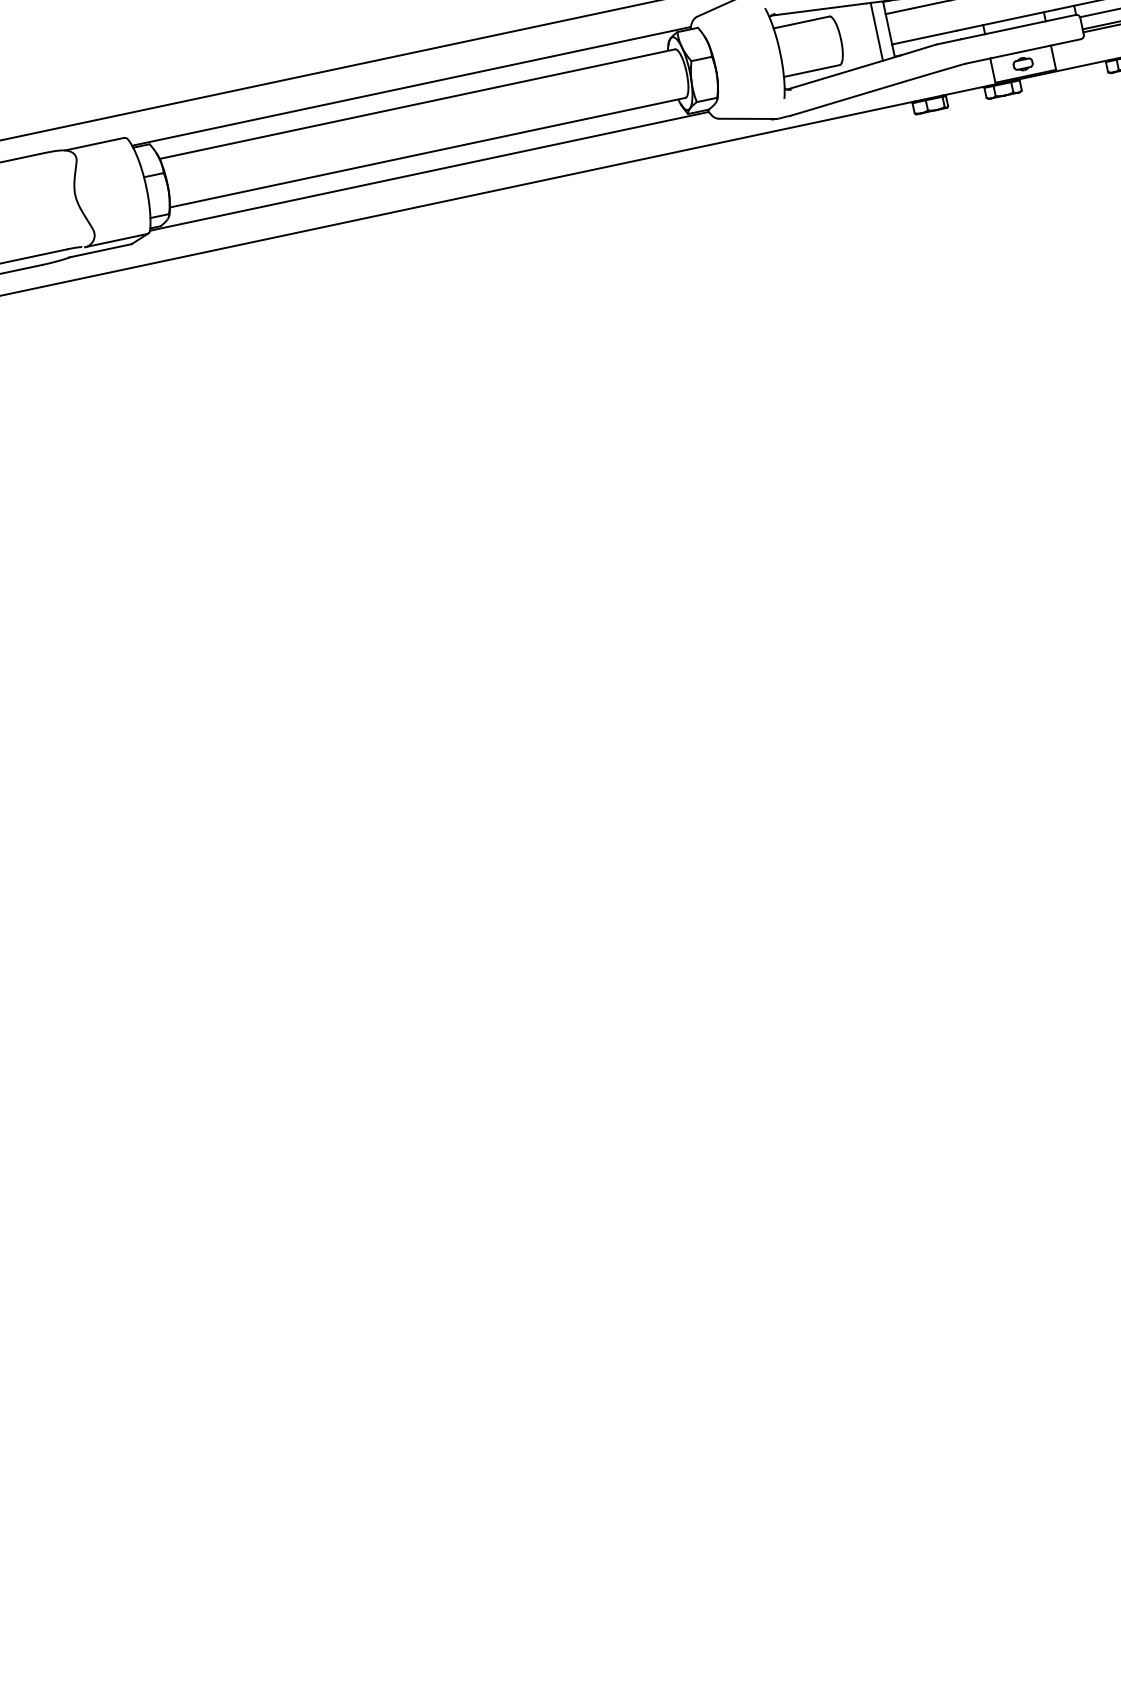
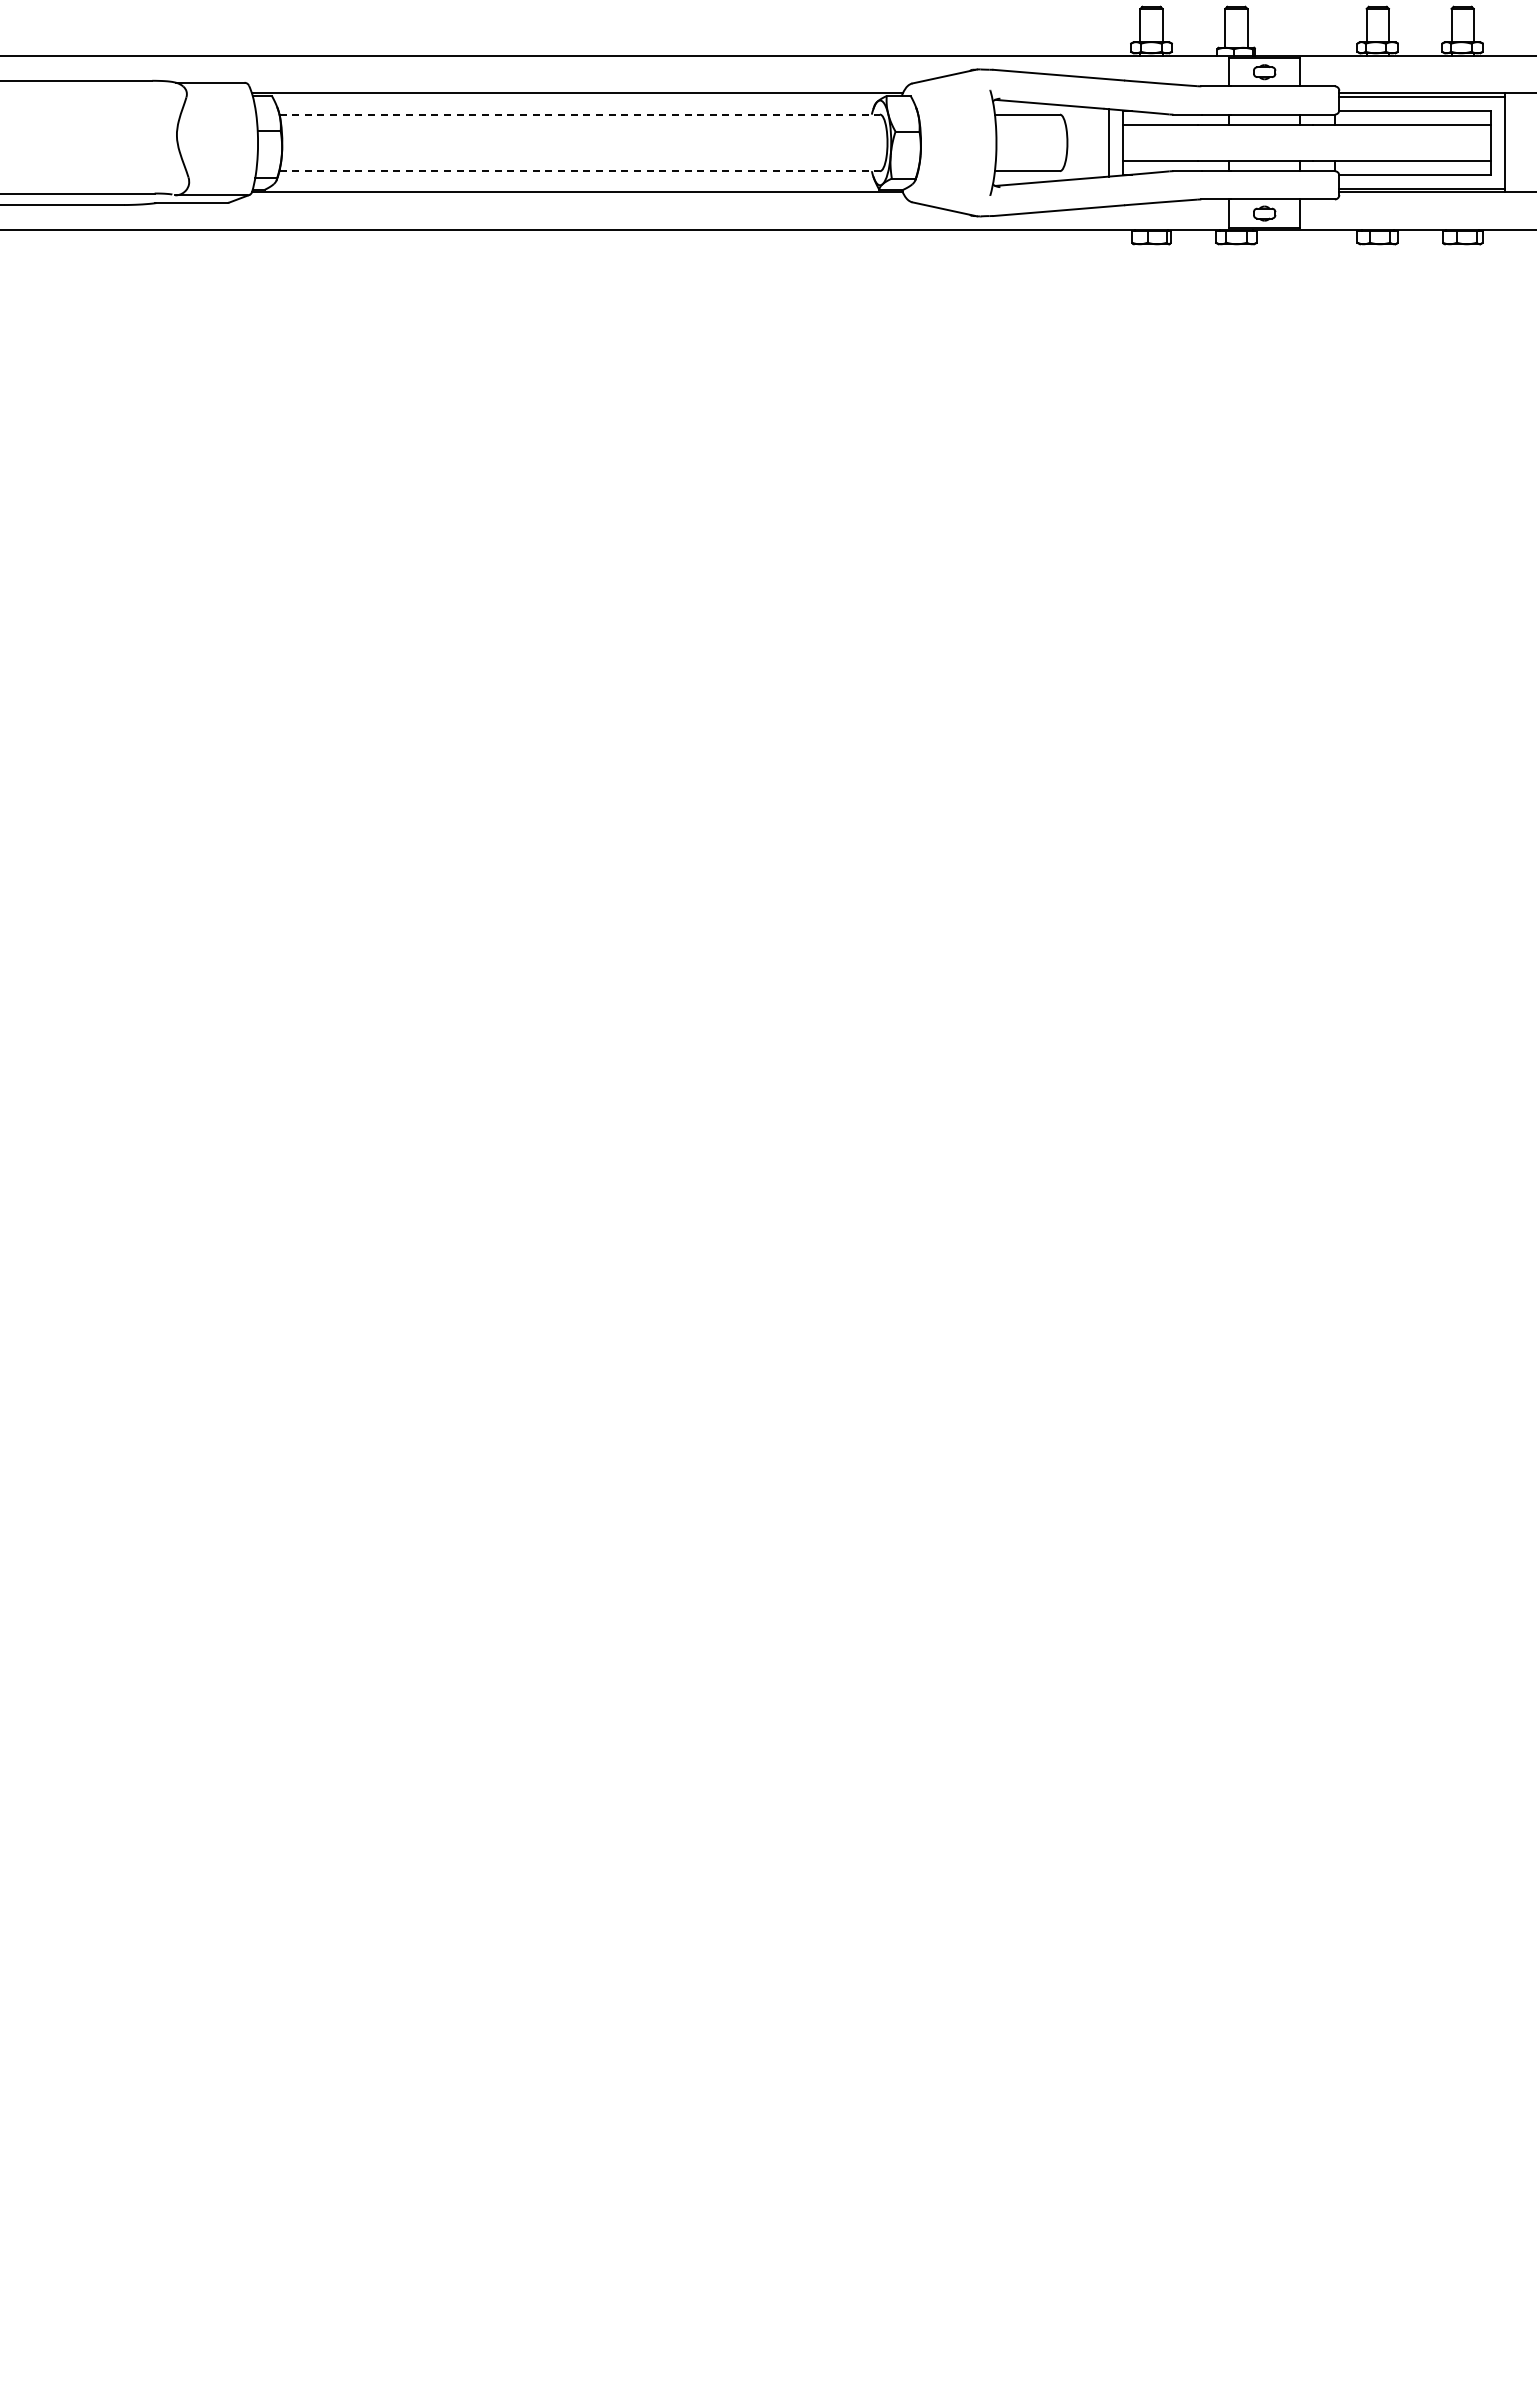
line: (417, 103) -> (580, 114), solid -> dashed
line: (428, 152) -> (580, 171), solid -> dashed

